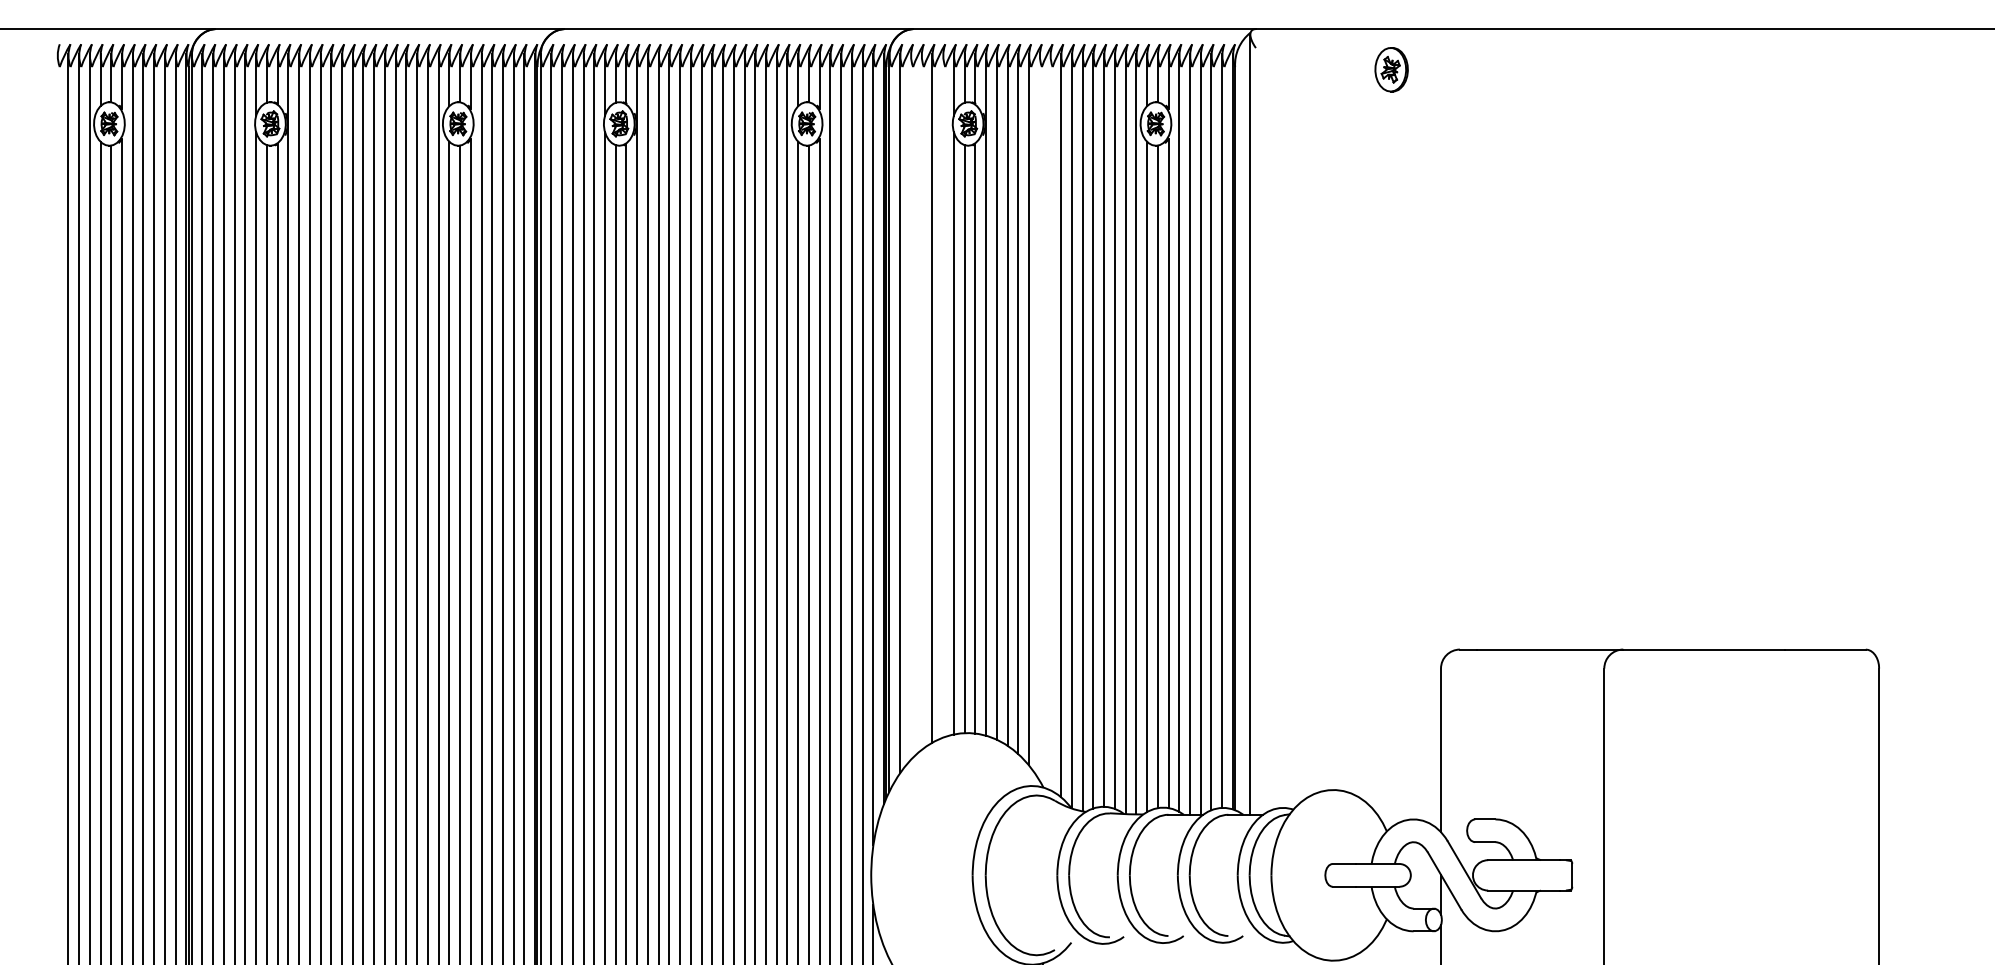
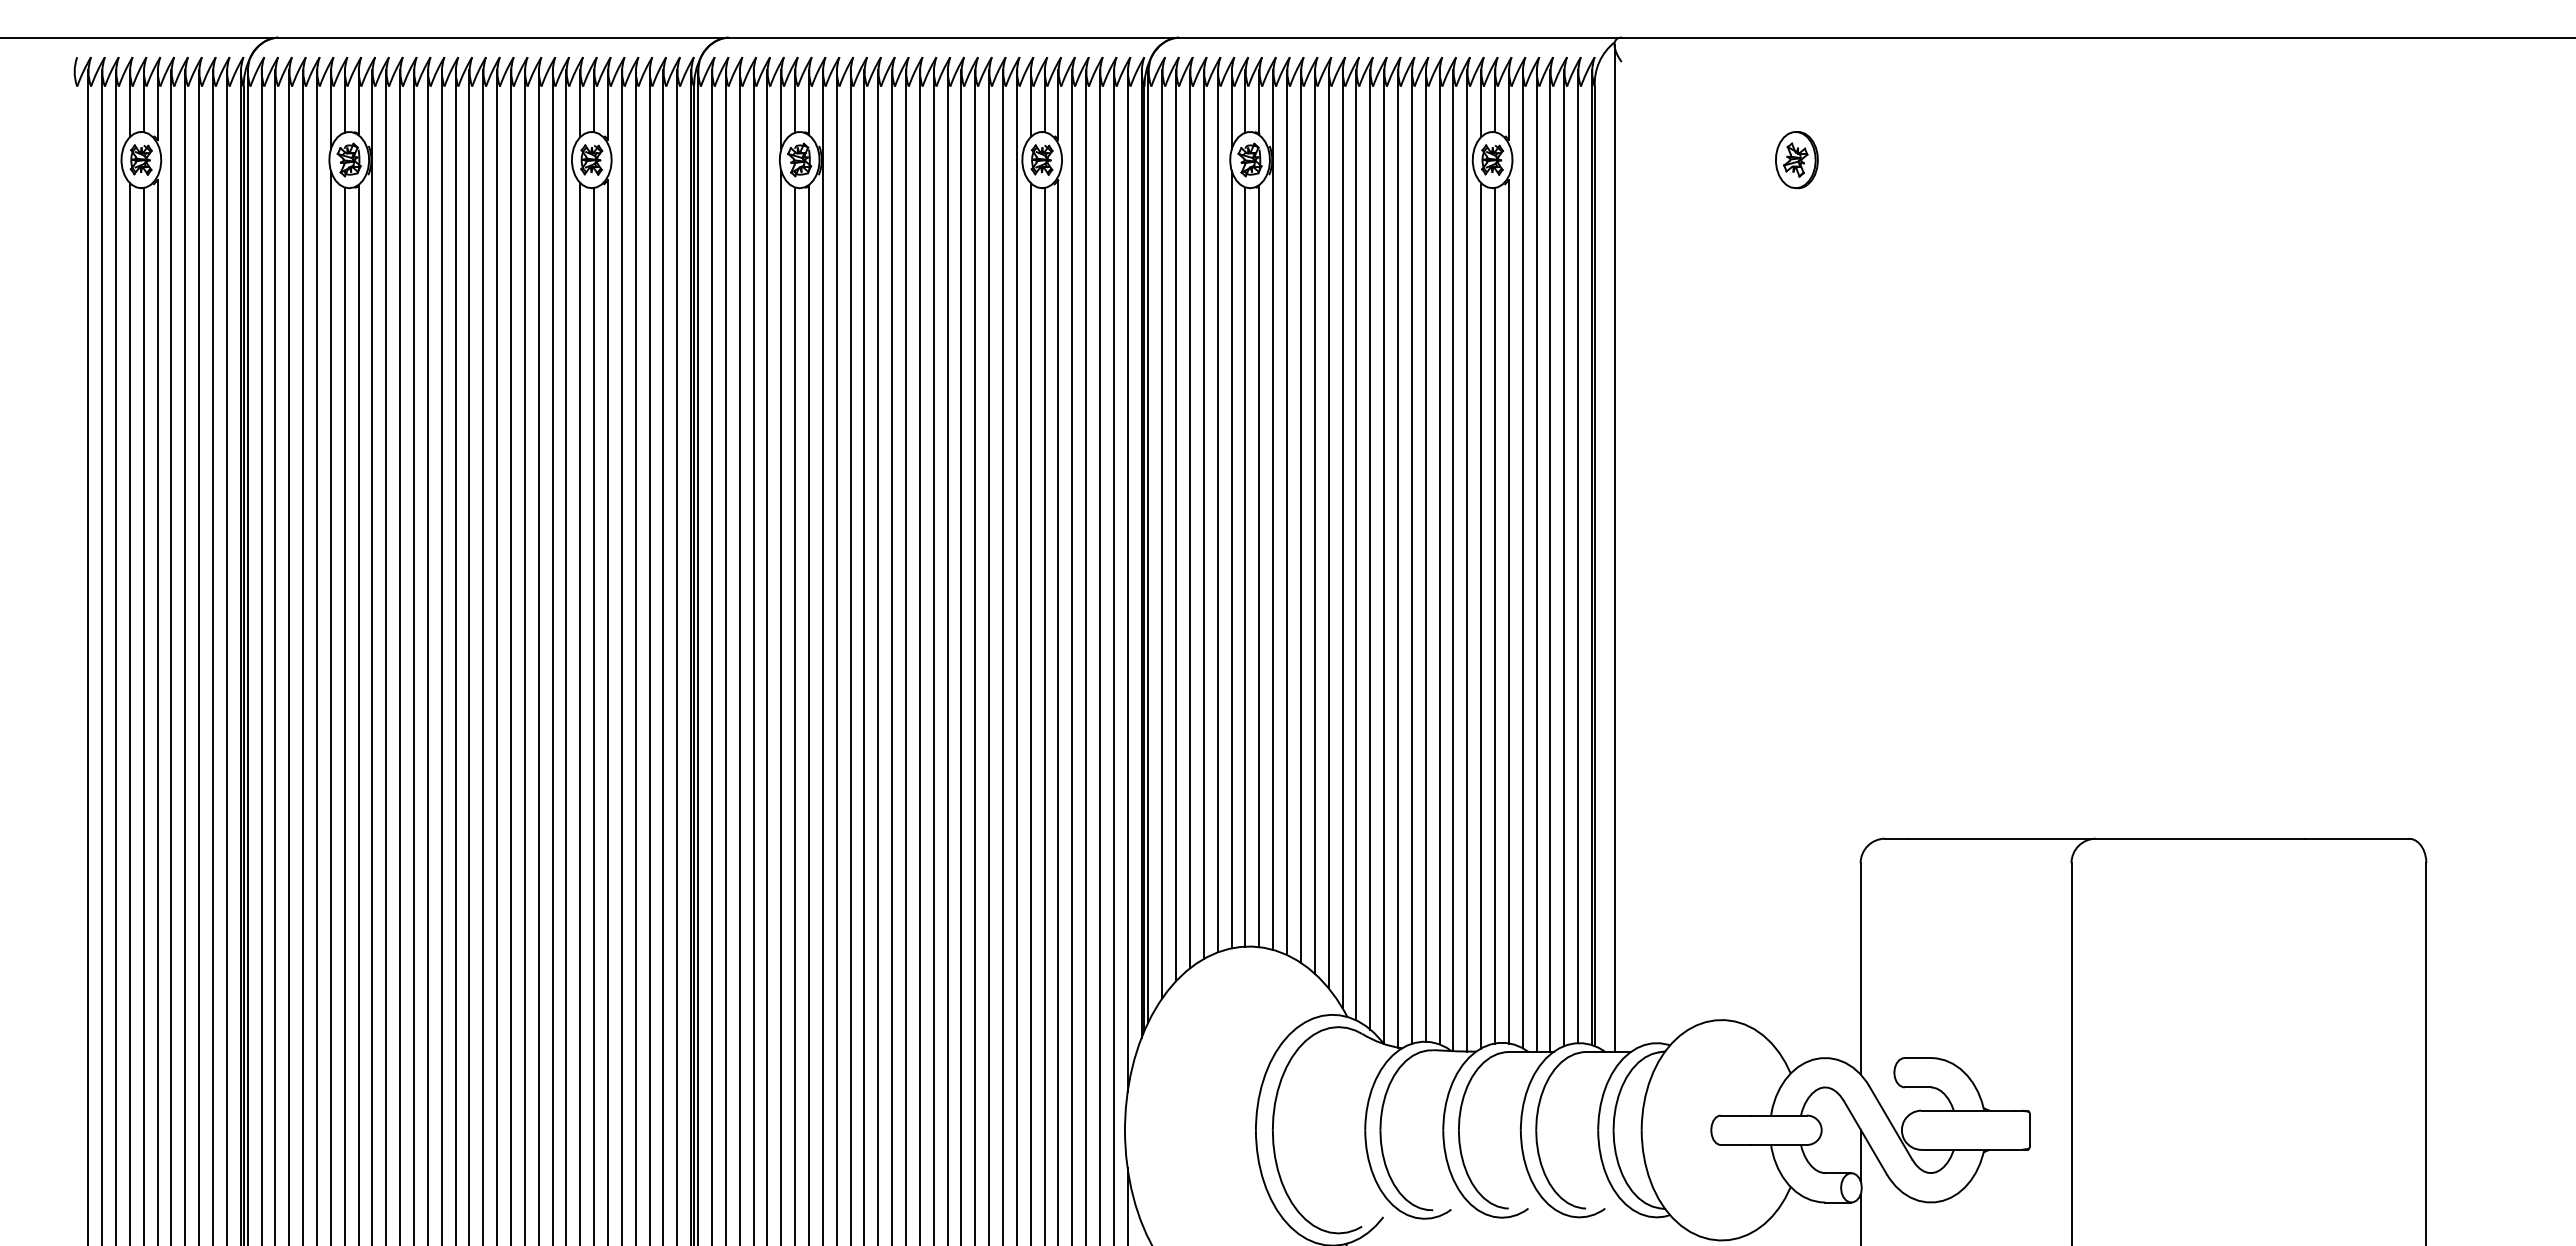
part: (1391, 70) -> (1796, 160), moved
line: (942, 396) -> (1217, 511), added
line: (921, 402) -> (1190, 519), added
line: (911, 406) -> (1176, 525), added
line: (1039, 417) -> (1342, 539), added
line: (1050, 422) -> (1356, 545), added

